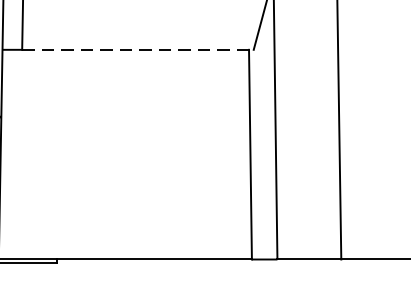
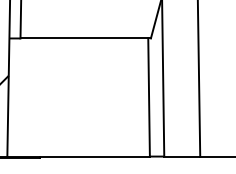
line: (139, 49) -> (86, 38), dashed -> solid

